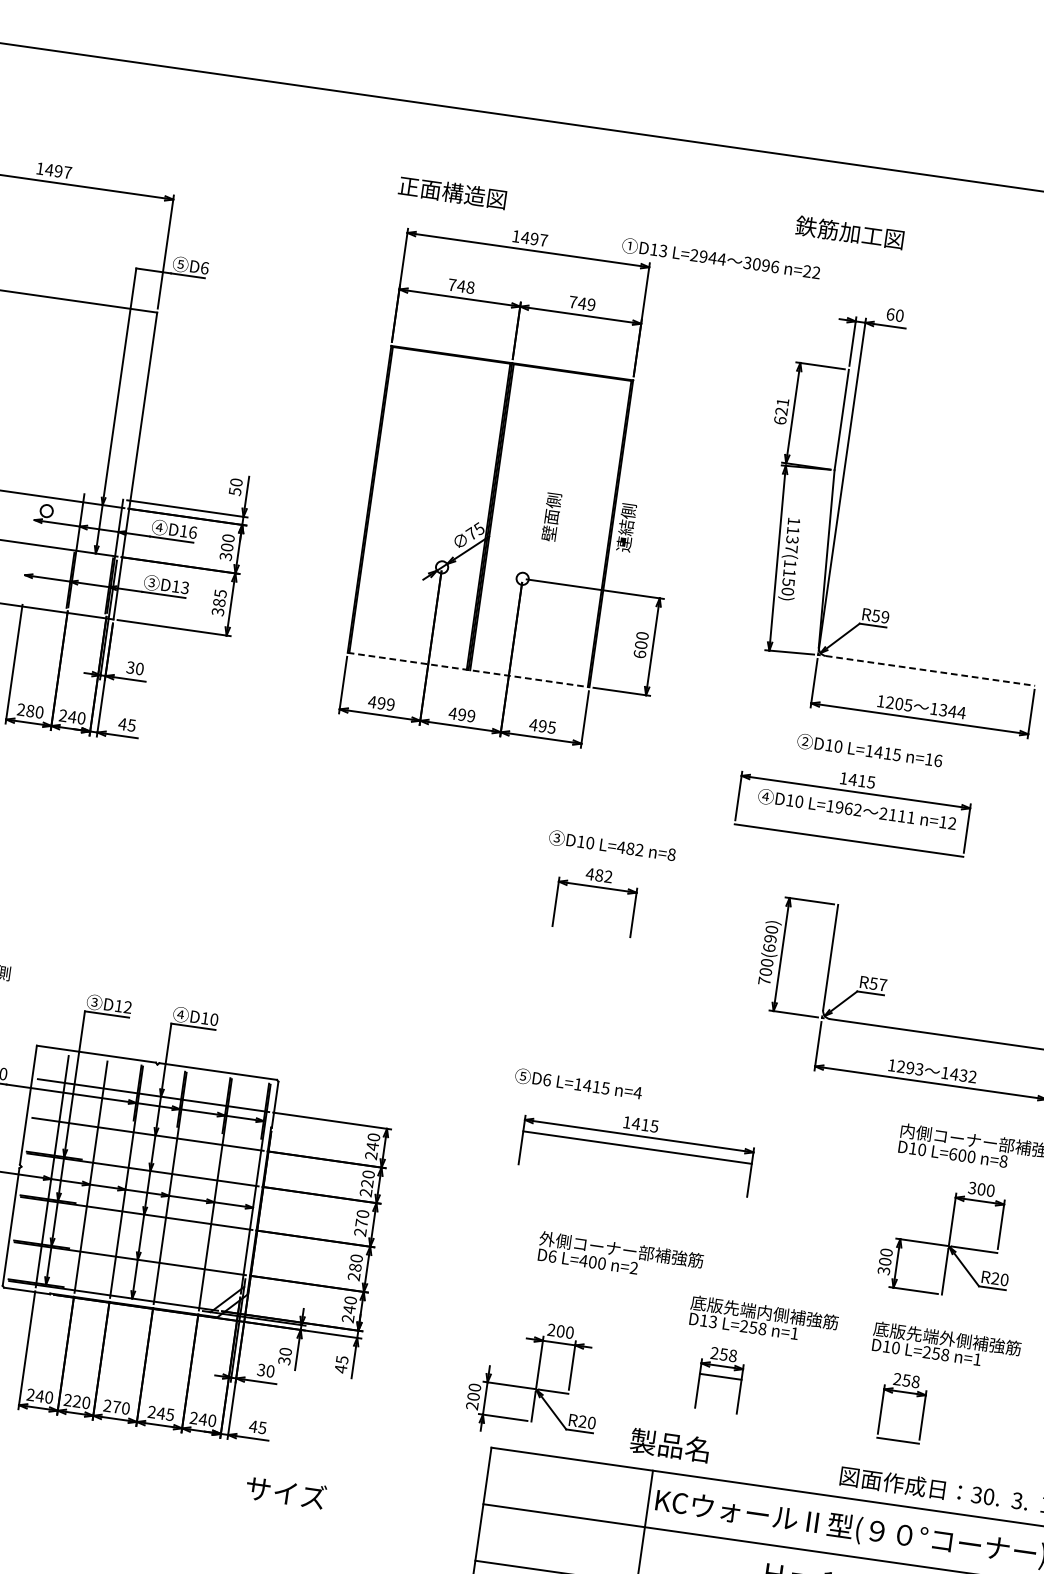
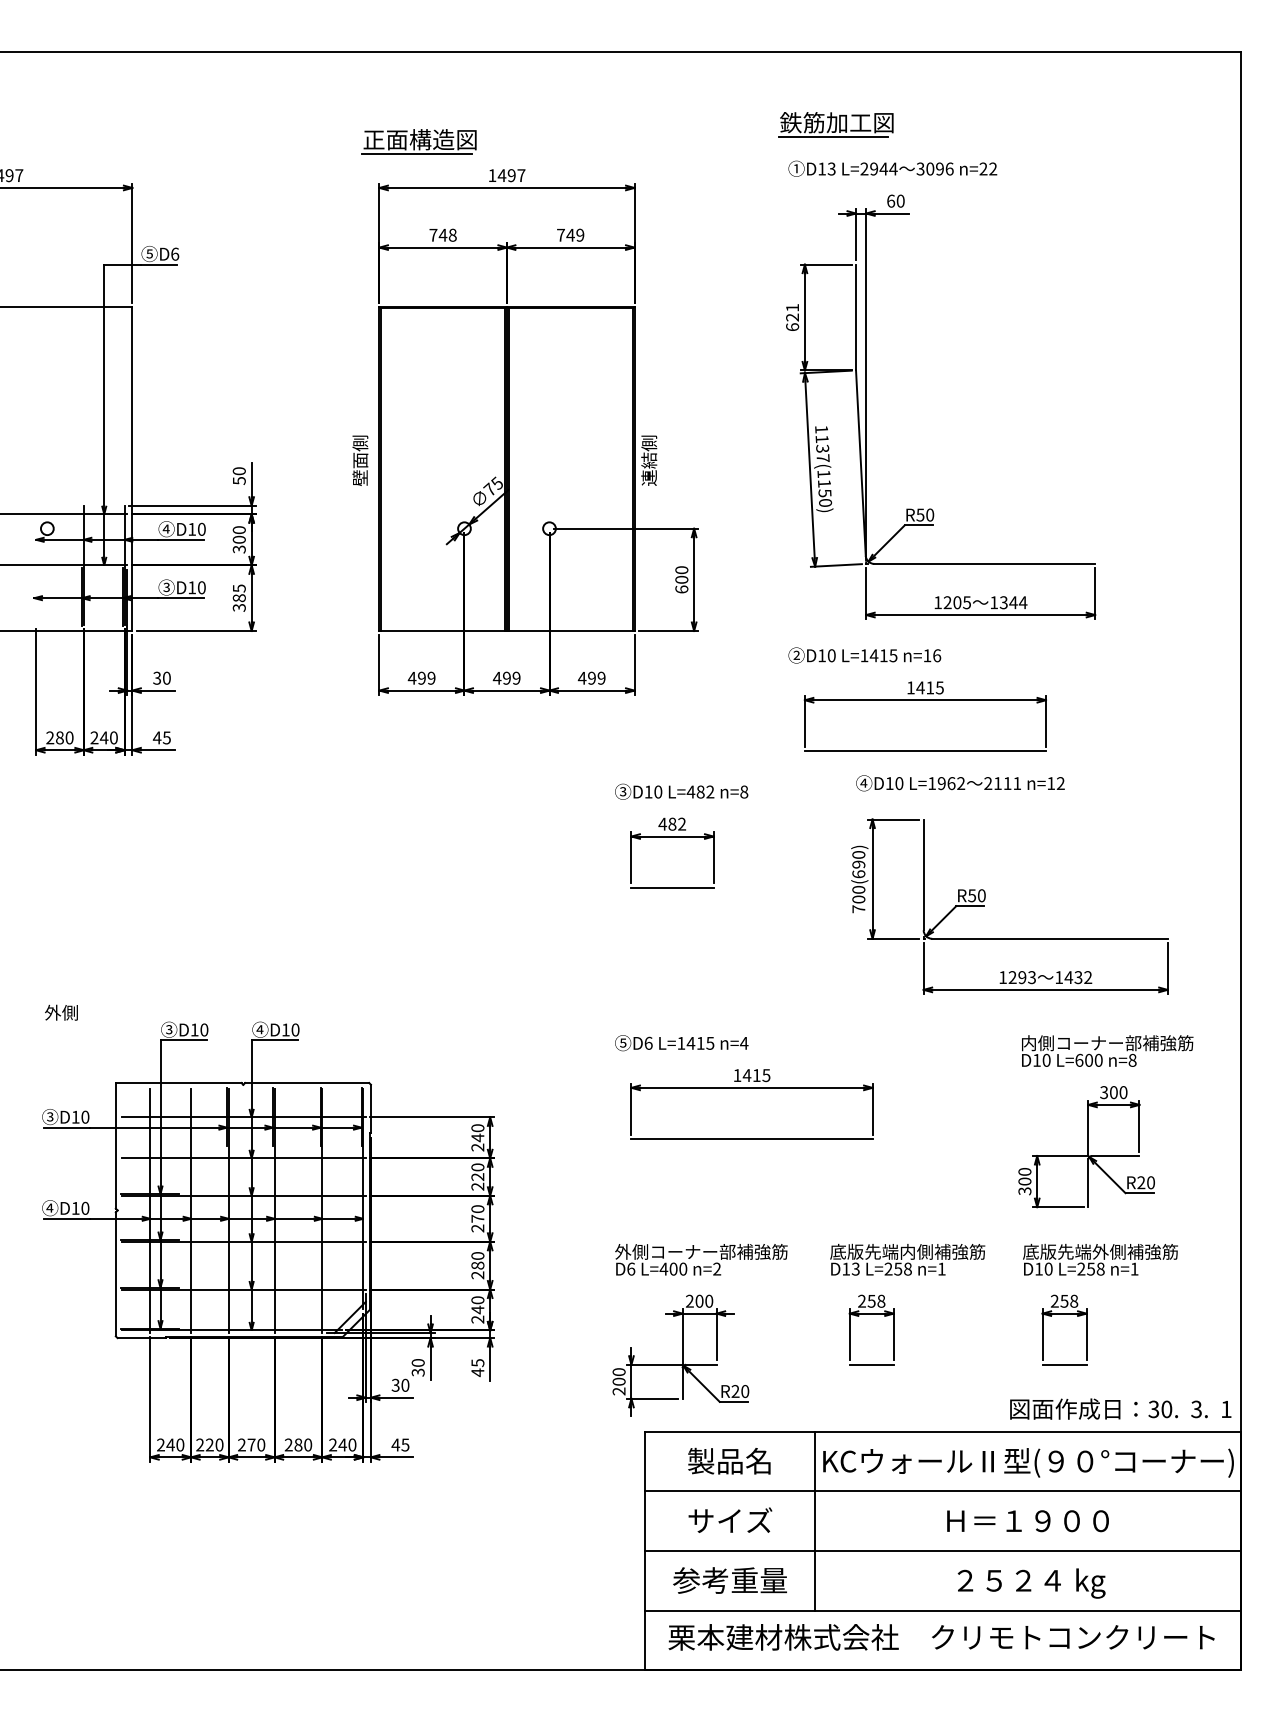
line: (447, 205) -> (416, 153), added
line: (844, 245) -> (833, 136), added
text: (721, 258) -> (892, 168), moved
text: (551, 517) -> (360, 460), moved
text: (192, 531) -> (201, 528), D16 -> D10
text: (184, 587) -> (201, 587), D13 -> D10
text: (885, 616) -> (930, 514), R59 -> R50
line: (468, 669) -> (506, 630), dashed -> solid
line: (931, 670) -> (985, 563), dashed -> solid
text: (551, 726) -> (601, 677), 495 -> 499
text: (869, 750) -> (864, 655), moved
text: (857, 809) -> (960, 783), moved
line: (590, 935) -> (672, 887), added
text: (882, 984) -> (981, 895), R57 -> R50
text: (128, 1006) -> (204, 1029), D12 -> D10
line: (637, 1147) -> (751, 1138), moved
text: (620, 1256) -> (701, 1259), moved
line: (720, 1376) -> (871, 1364), moved
text: (165, 1413) -> (303, 1444), 245 -> 280
text: (670, 1444) -> (729, 1460), moved
text: (286, 1491) -> (730, 1519), moved

